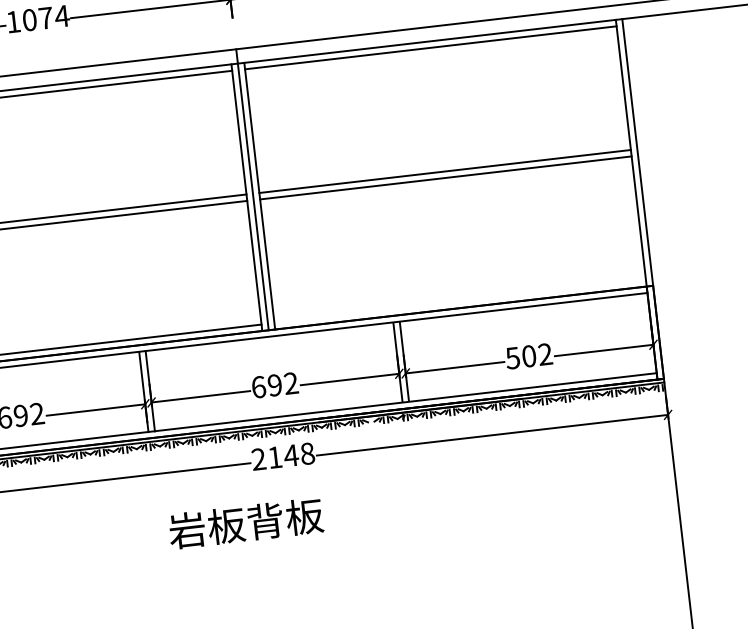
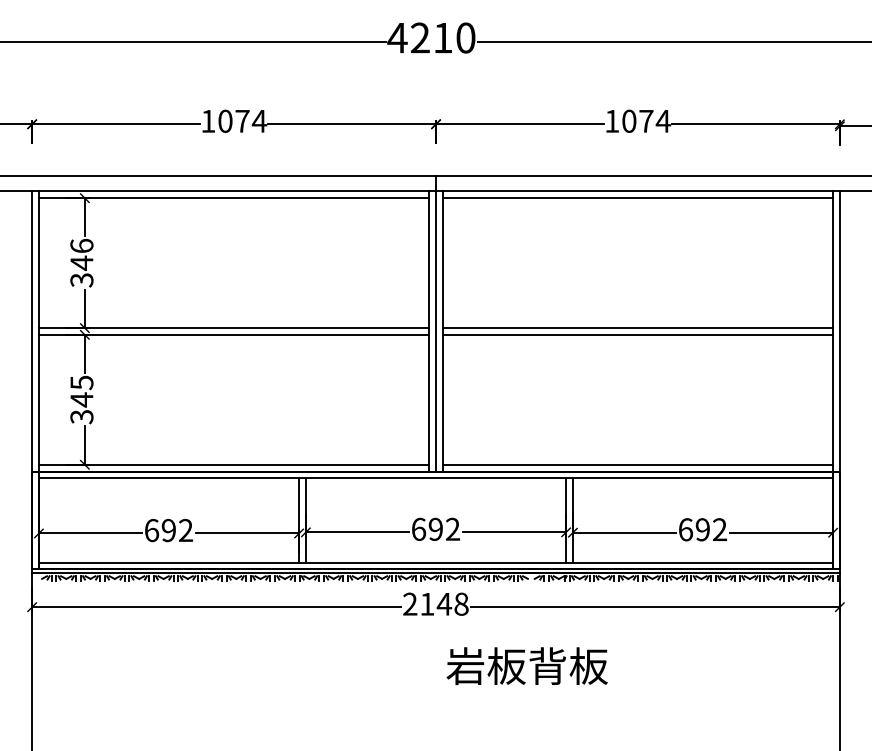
line: (459, 301) -> (637, 464), added
text: (520, 357) -> (693, 529), 502 -> 692
text: (245, 522) -> (526, 665), moved

